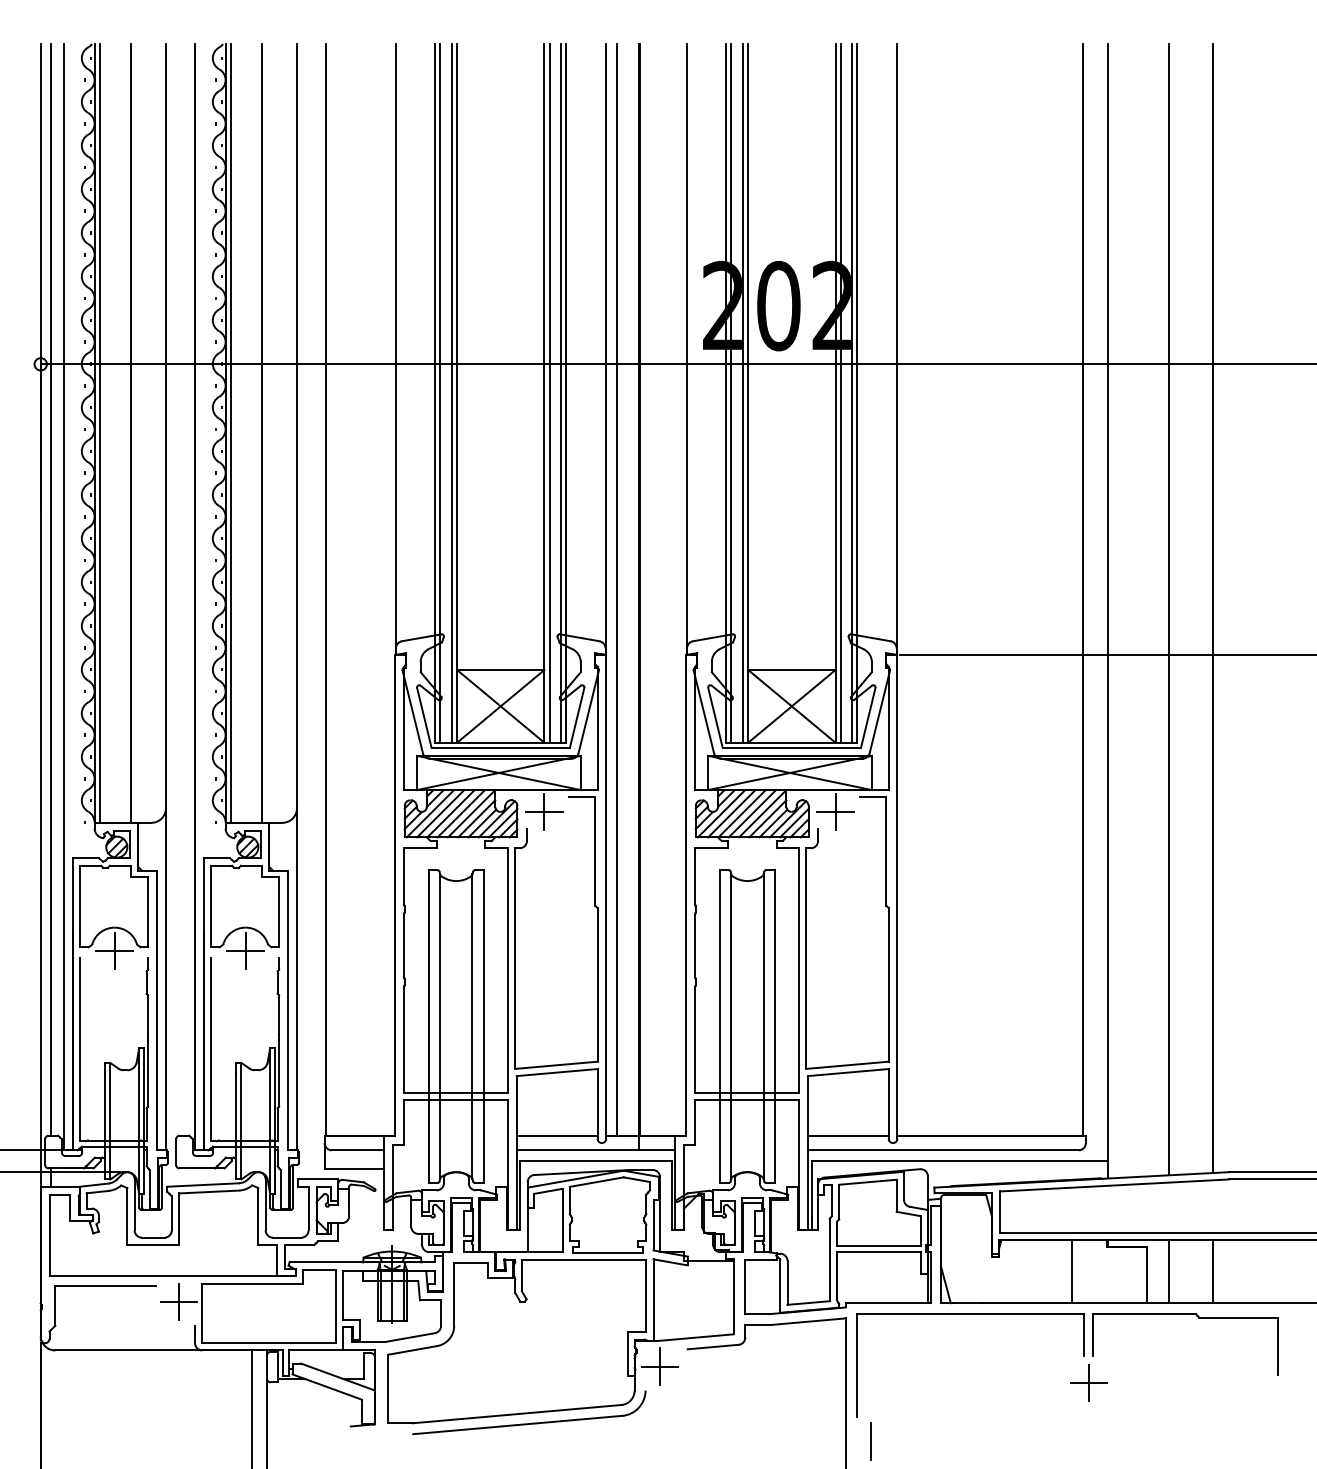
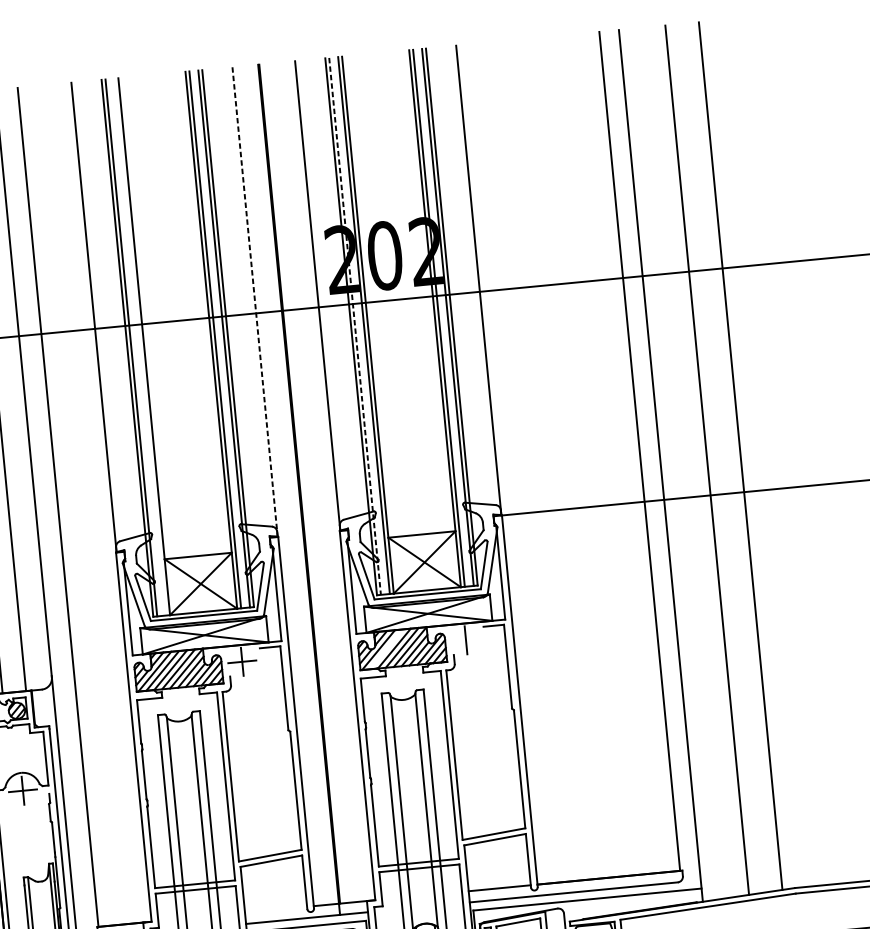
line: (605, 349) -> (255, 301), solid -> dashed
line: (451, 393) -> (139, 347), removed
line: (731, 393) -> (355, 326), solid -> dashed
line: (617, 589) -> (282, 485), removed
line: (835, 811) -> (465, 639), removed
line: (731, 813) -> (386, 649), removed
line: (556, 1135) -> (275, 909), removed

